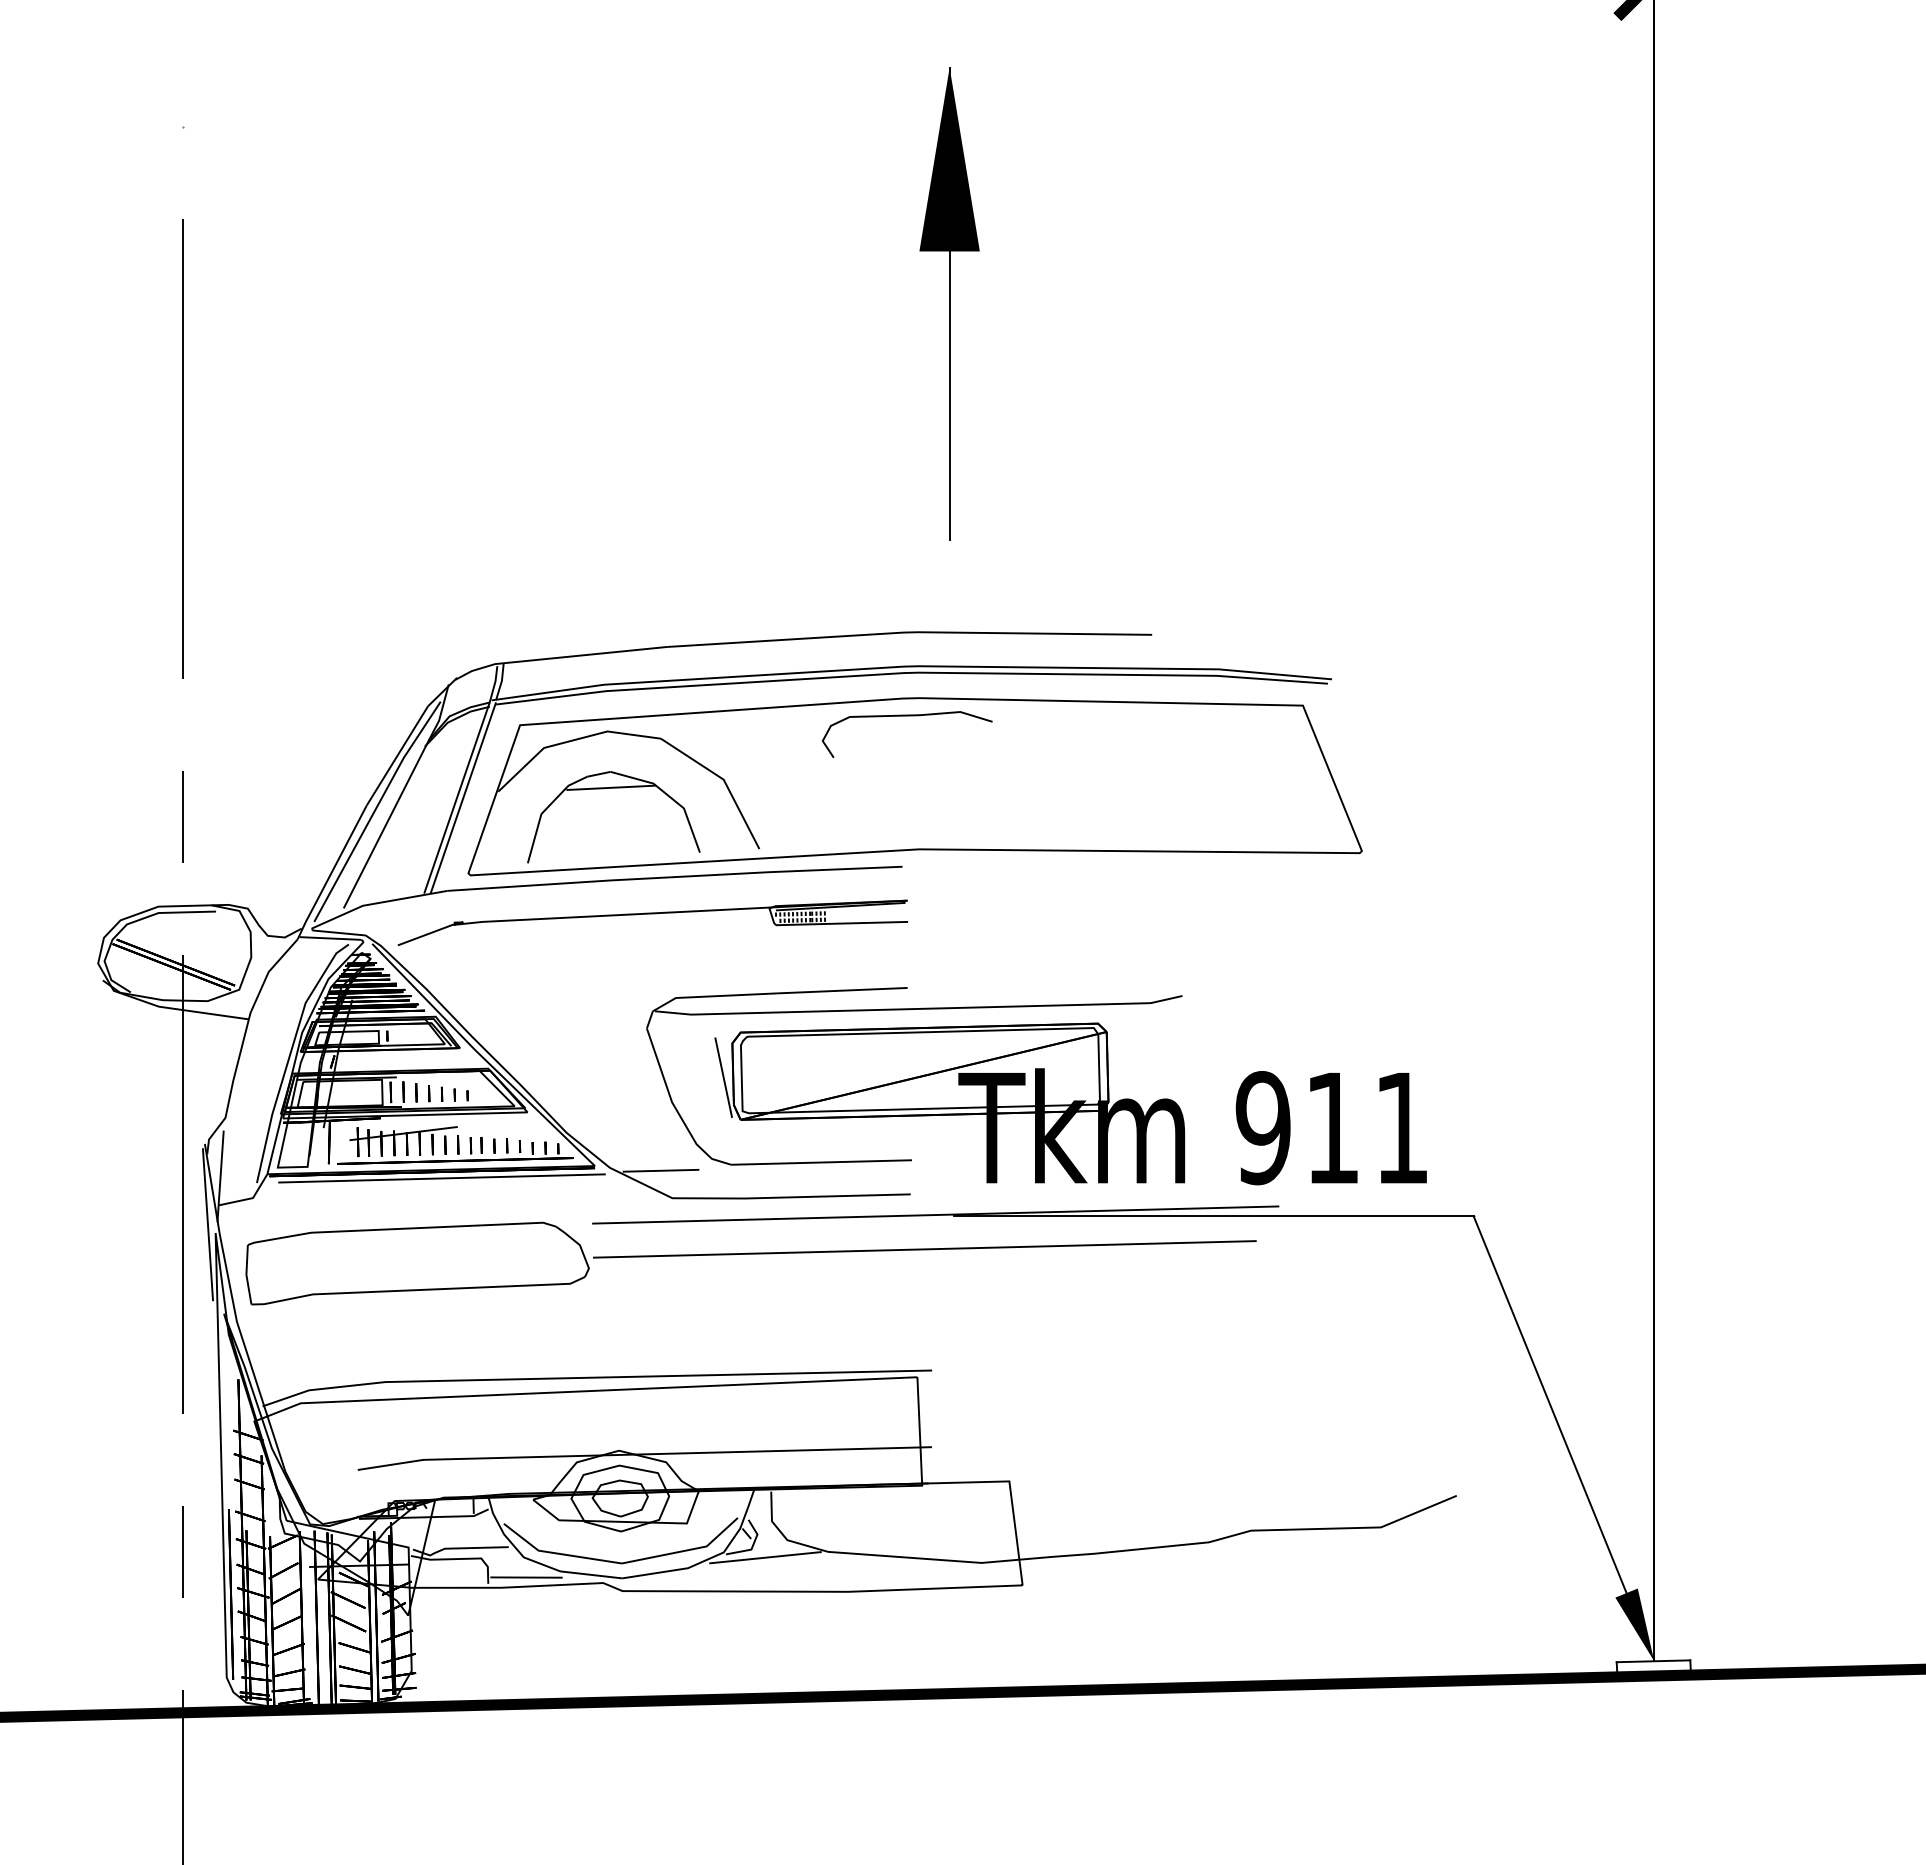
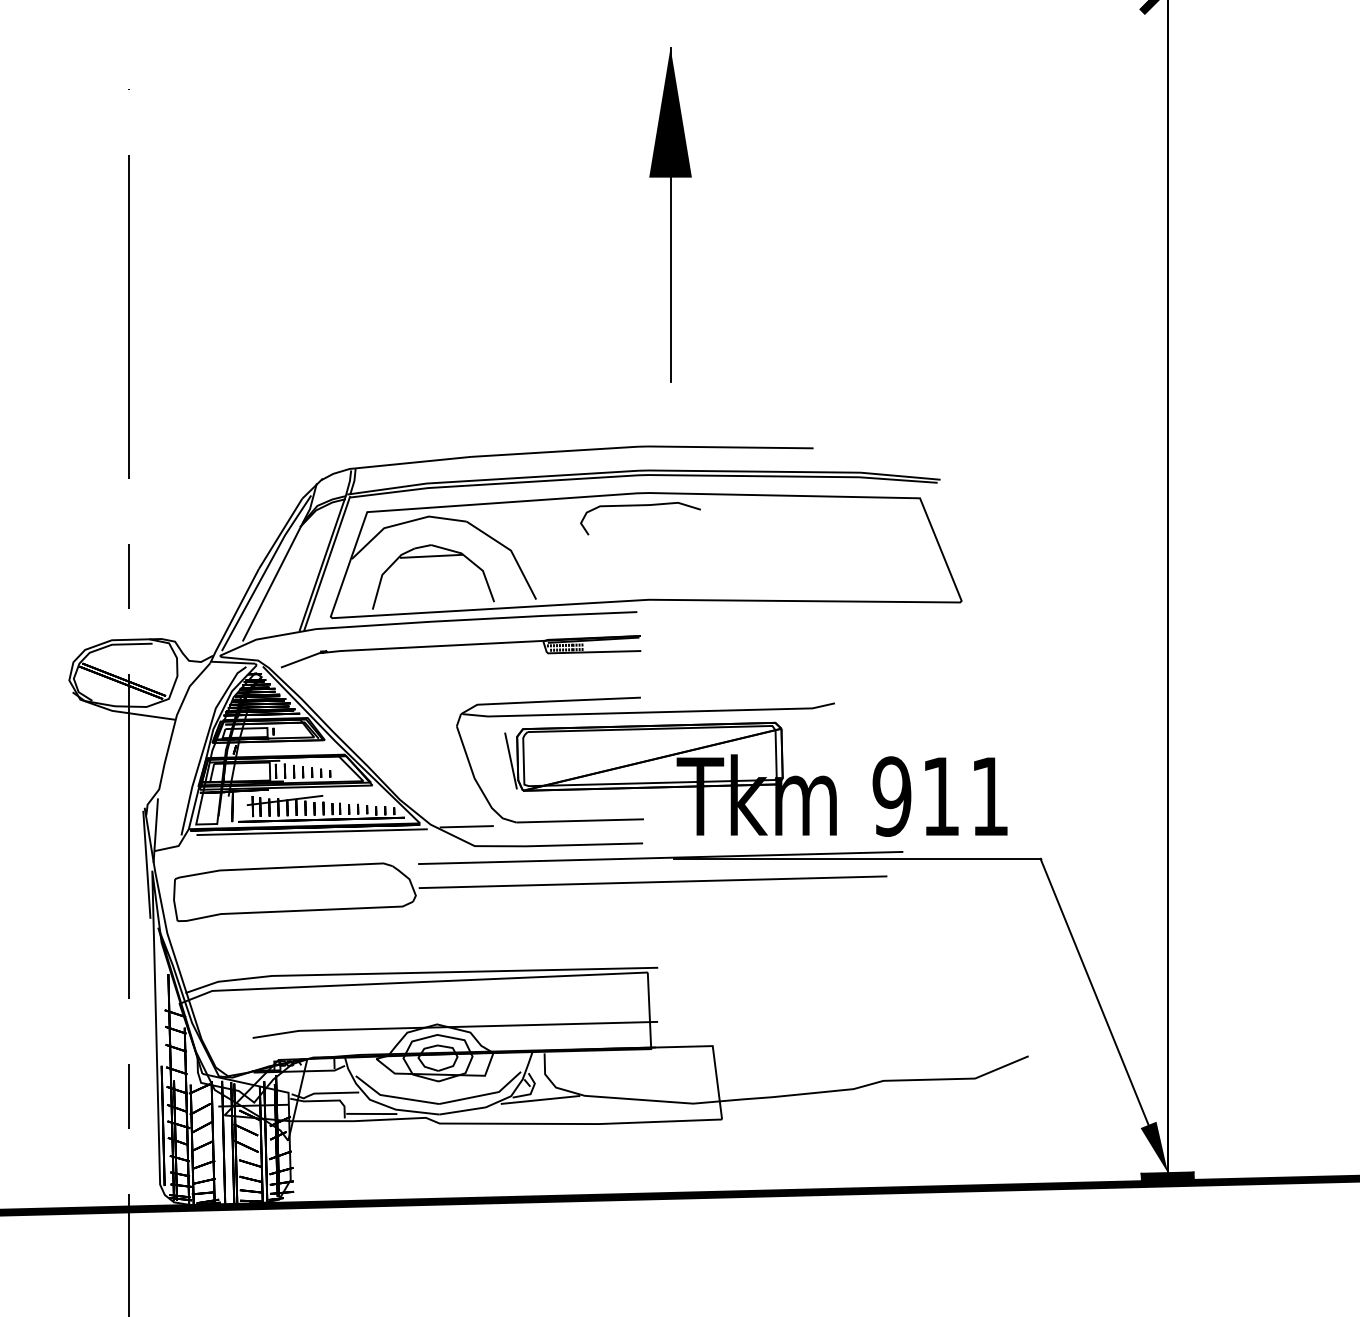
fill: (1653, 1668) -> (1167, 1178), added

